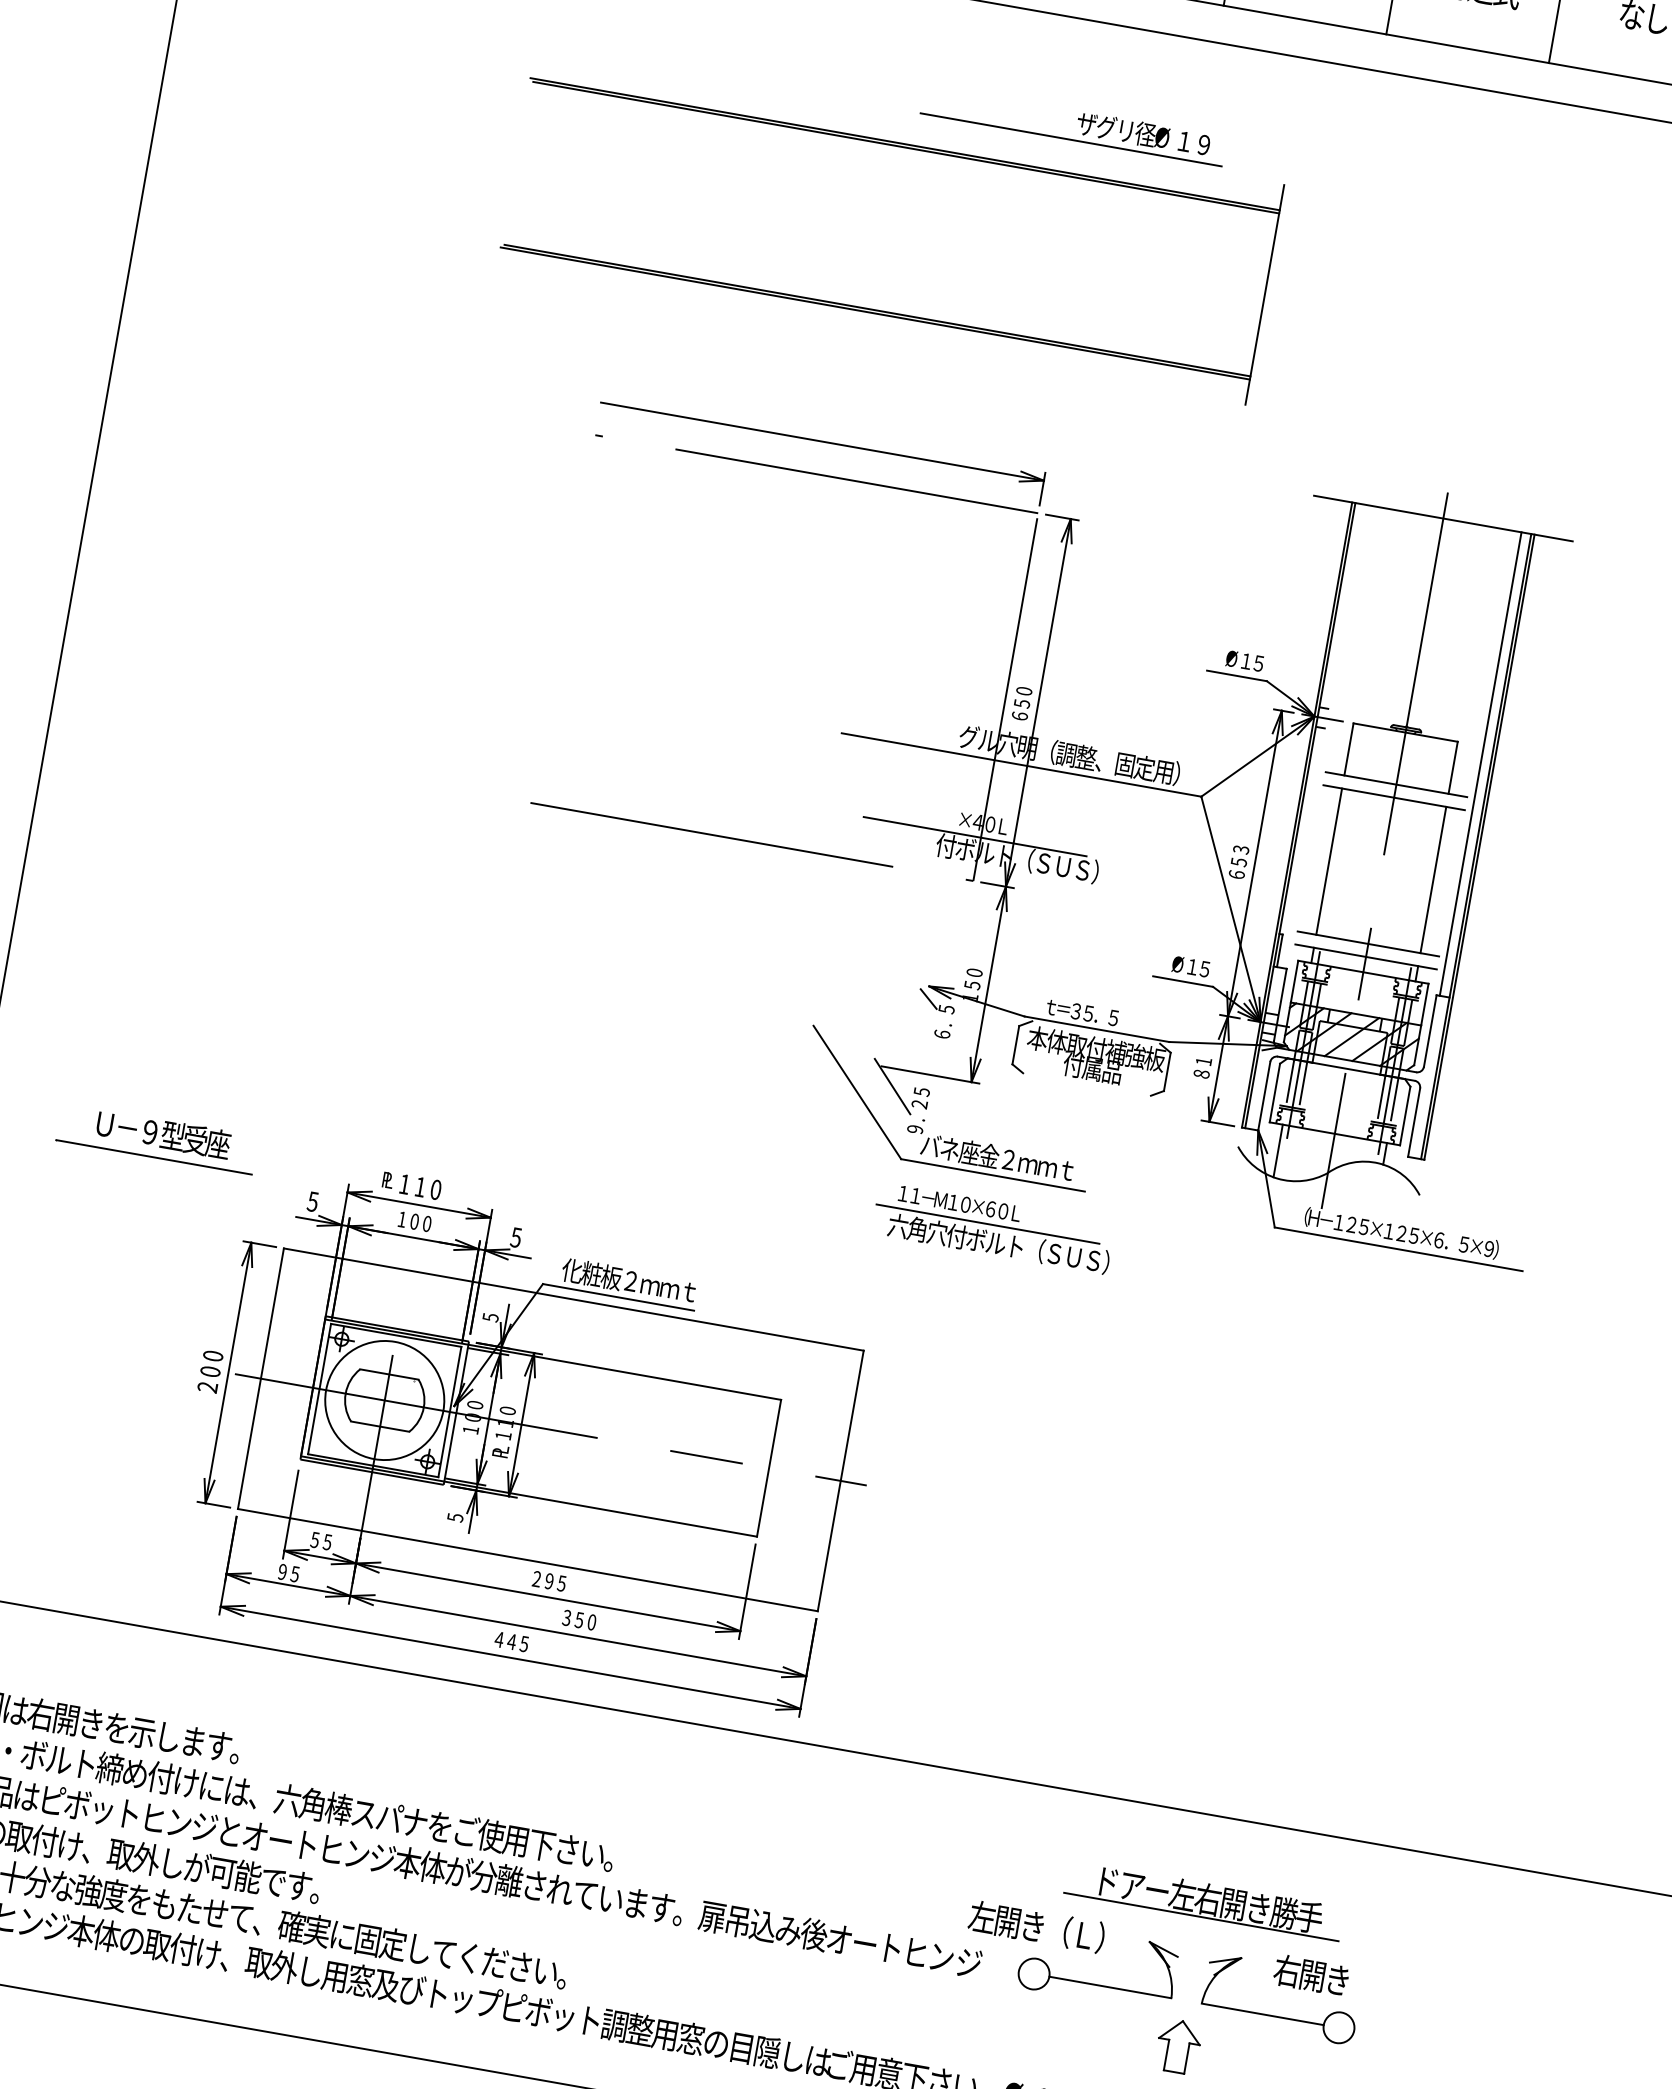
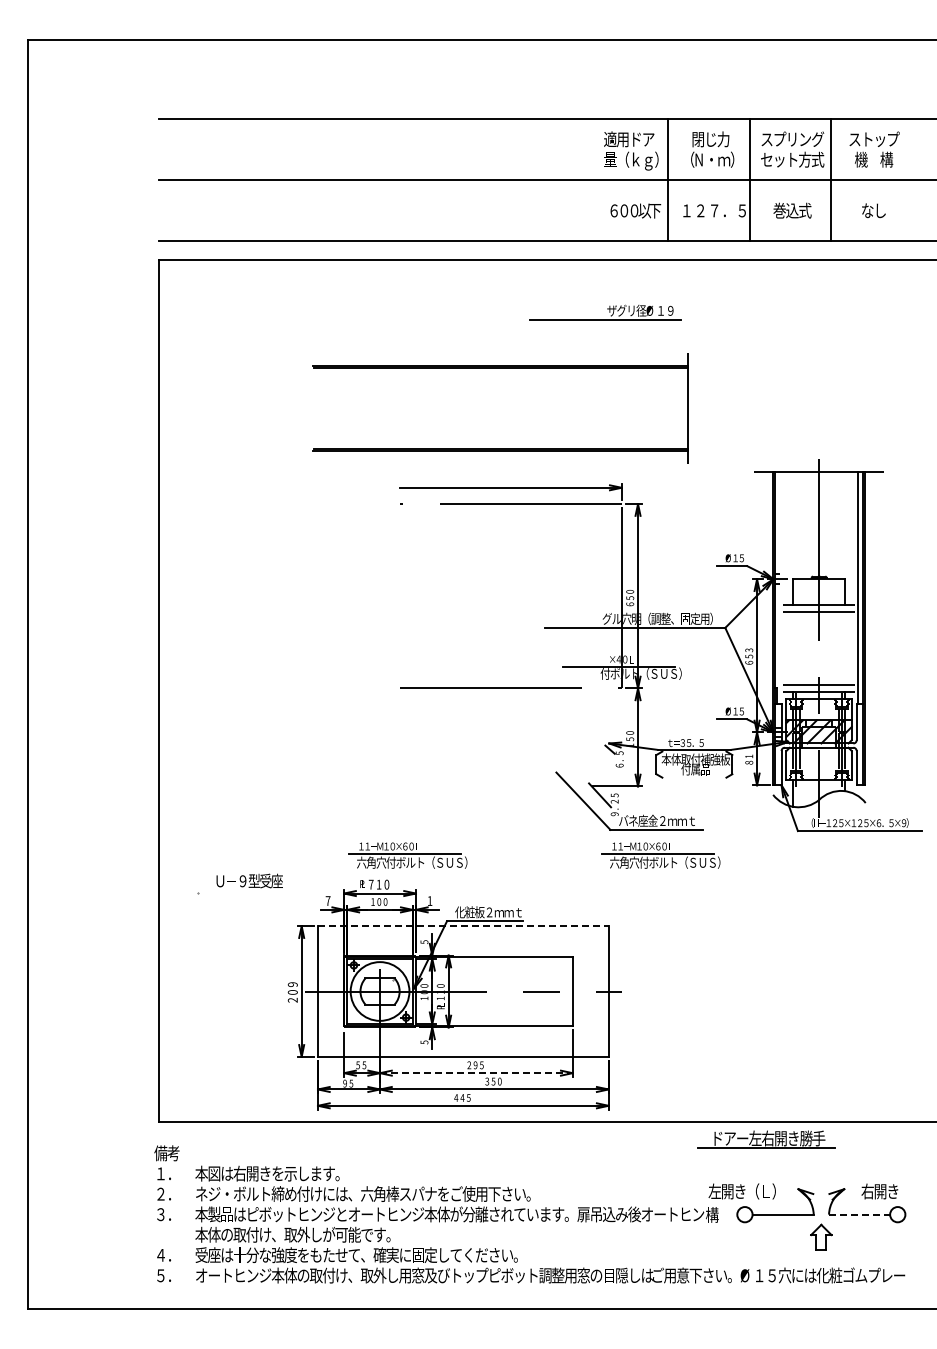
part: (904, 149) -> (500, 368), moved
line: (1330, 861) -> (793, 648), removed
line: (1433, 880) -> (845, 648), removed
part: (487, 1138) -> (407, 855), added
line: (154, 1158) -> (247, 893), removed
text: (403, 1183) -> (370, 884), 1 -> 7
text: (311, 1200) -> (327, 900), 5 -> 7
text: (515, 1236) -> (429, 900), 5 -> 1
line: (574, 1300) -> (463, 926), solid -> dashed
text: (212, 1355) -> (292, 984), 0 -> 9
line: (548, 1598) -> (476, 1073), solid -> dashed
part: (1204, 1900) -> (766, 1139), moved
text: (969, 1962) -> (712, 1214), ジ -> 構
line: (1262, 2013) -> (859, 1214), solid -> dashed

